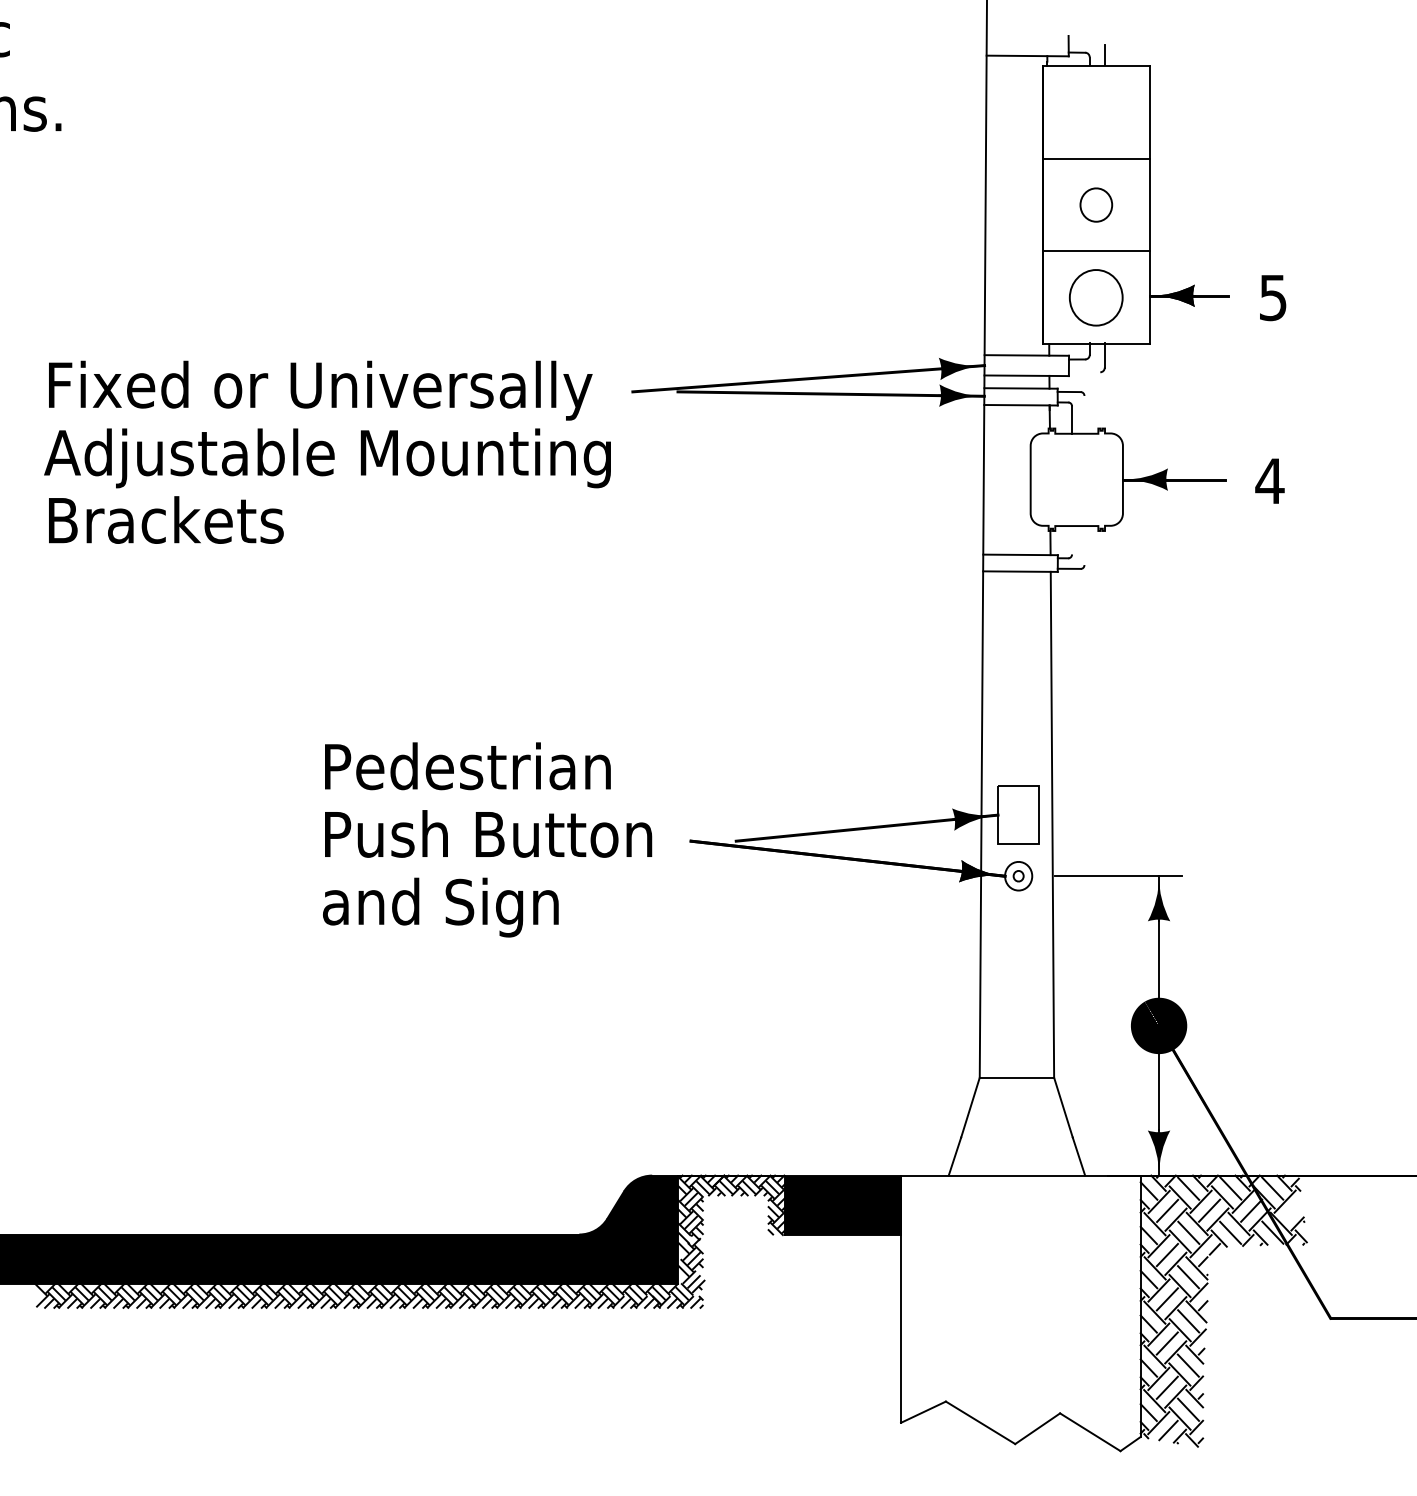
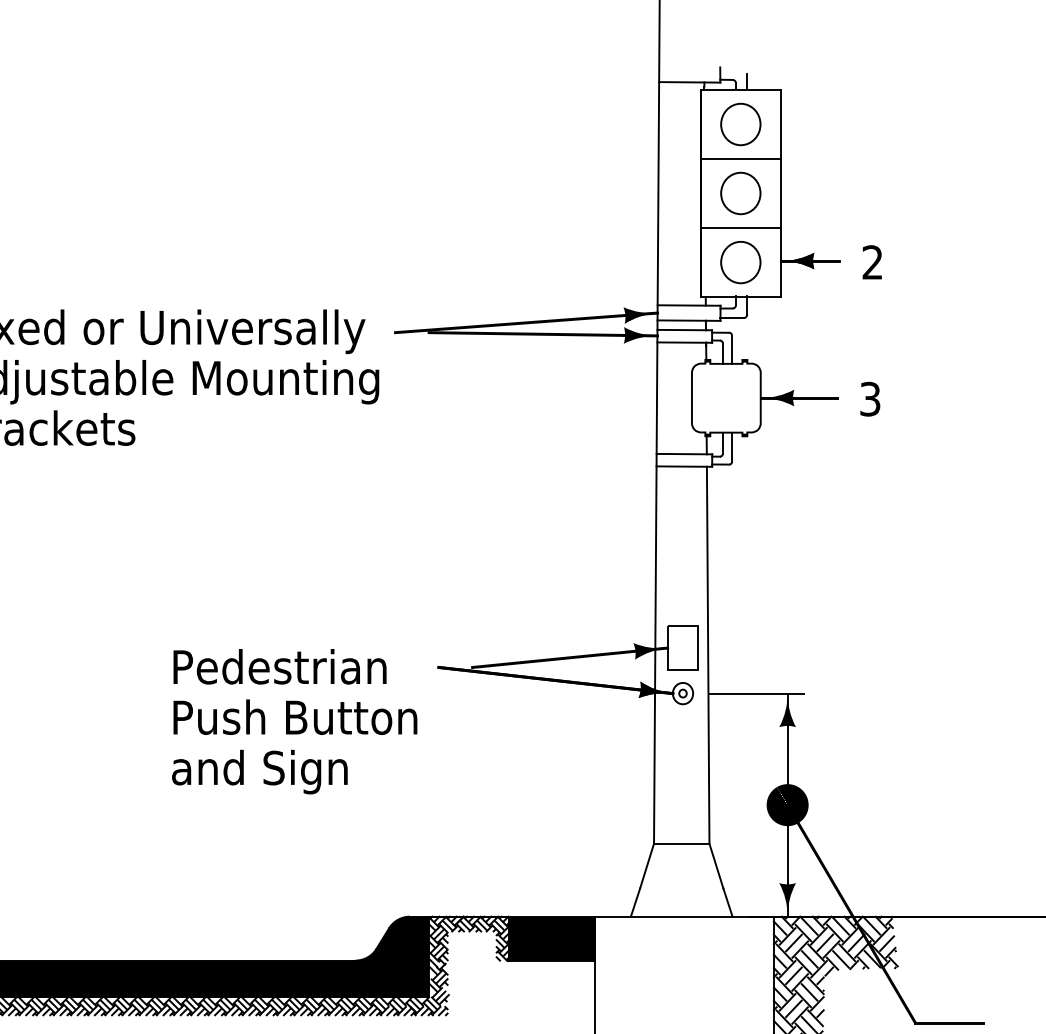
part: (1095, 112) -> (740, 124), added
part: (1096, 204) -> (741, 193), size x1.67
text: (1272, 297) -> (872, 262), 5 -> 2
line: (1084, 372) -> (732, 318), added
line: (1084, 414) -> (732, 349), added
text: (1269, 480) -> (869, 398), 4 -> 3
line: (1072, 540) -> (723, 443), added
line: (1084, 545) -> (732, 447), added
text: (487, 839) -> (294, 721), moved
line: (1292, 1211) -> (887, 943), added

